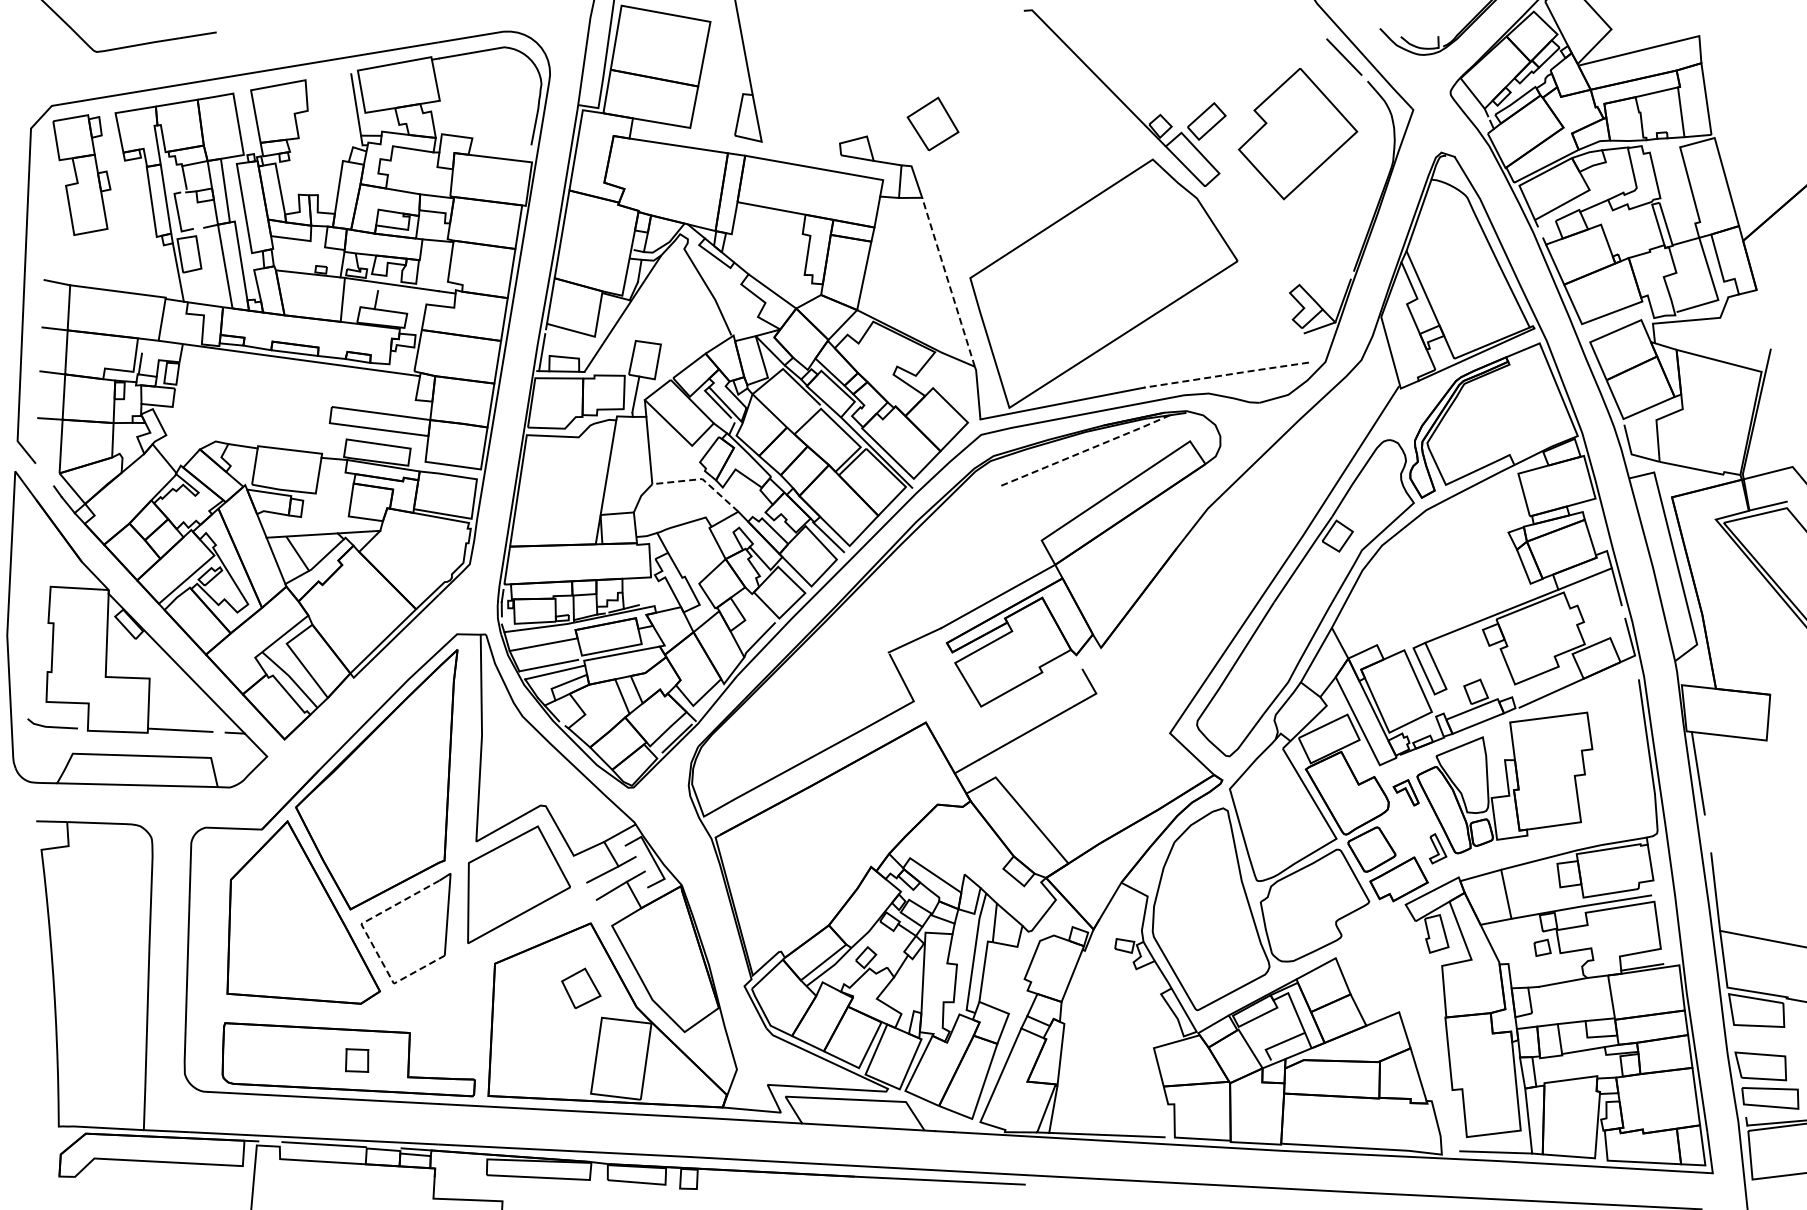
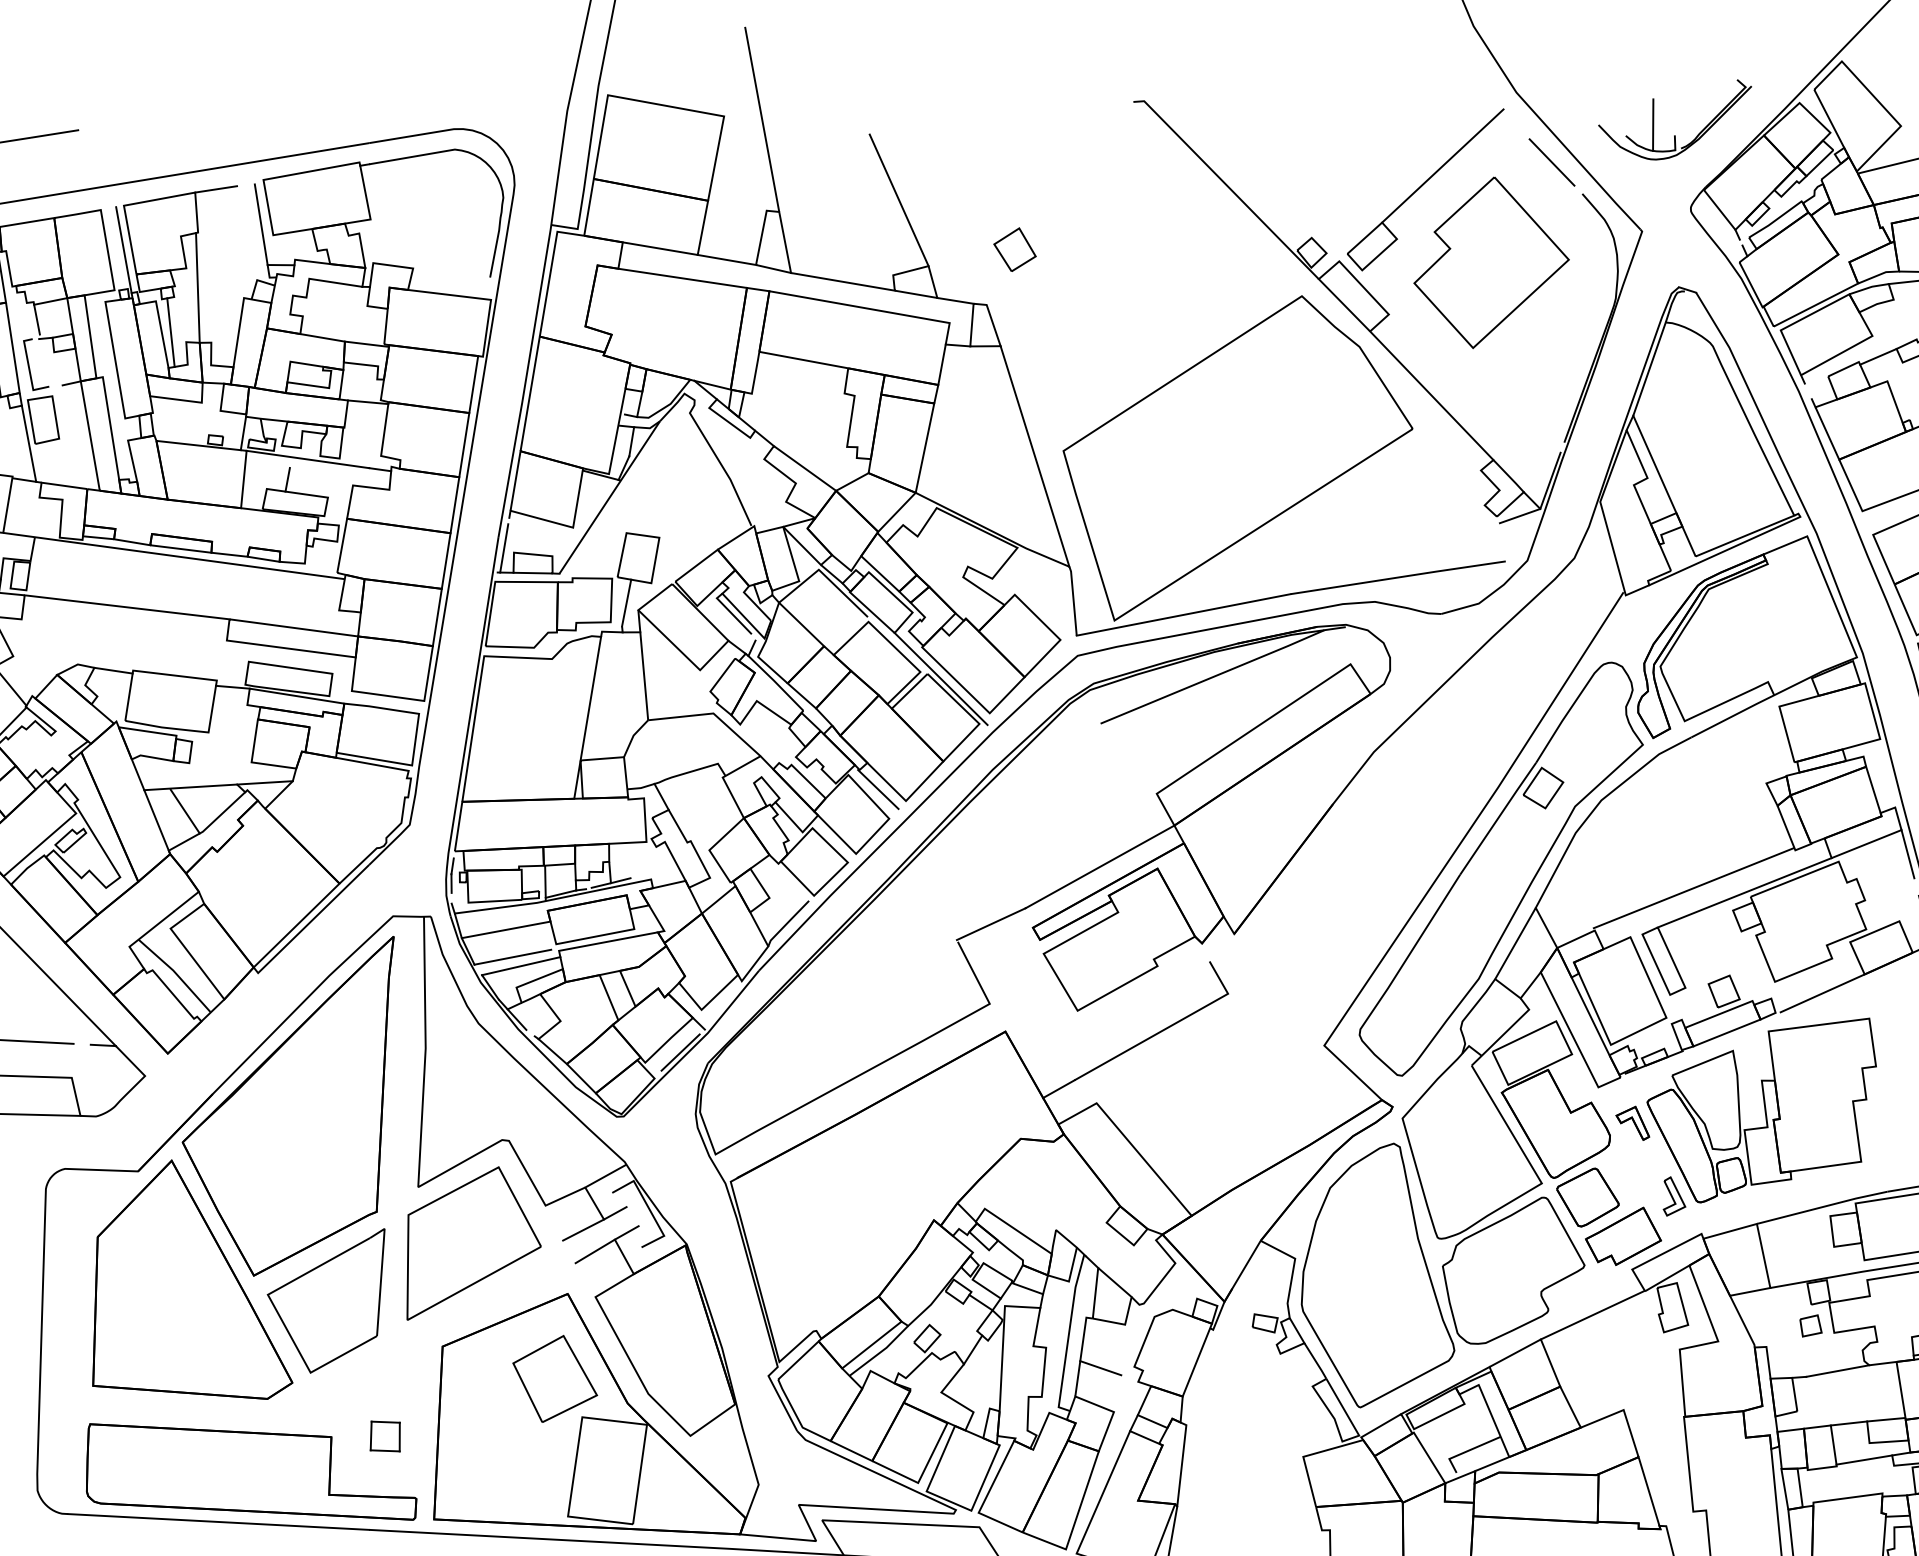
line: (1421, 28) -> (1652, 125), added
line: (1260, 59) -> (1442, 165), added
line: (321, 77) -> (215, 189), added
line: (844, 85) -> (899, 199), added
part: (933, 123) -> (1015, 249), size x0.62
line: (250, 124) -> (123, 250), added
line: (712, 131) -> (726, 259), added
line: (801, 148) -> (842, 281), added
line: (307, 153) -> (197, 288), added
line: (286, 187) -> (170, 332), added
line: (1252, 235) -> (1432, 395), added
line: (948, 281) -> (1034, 455), dashed -> solid
line: (1227, 374) -> (1399, 576), dashed -> solid
line: (253, 397) -> (127, 607), added
line: (1085, 450) -> (1213, 676), dashed -> solid
line: (701, 479) -> (712, 714), dashed -> solid
line: (1452, 612) -> (1693, 887), added
line: (1375, 939) -> (1592, 1314), added
line: (370, 940) -> (280, 1316), dashed -> solid
line: (998, 979) -> (1100, 1367), added
part: (581, 988) -> (555, 1378), size x1.67
part: (357, 1060) -> (385, 1436), moved

